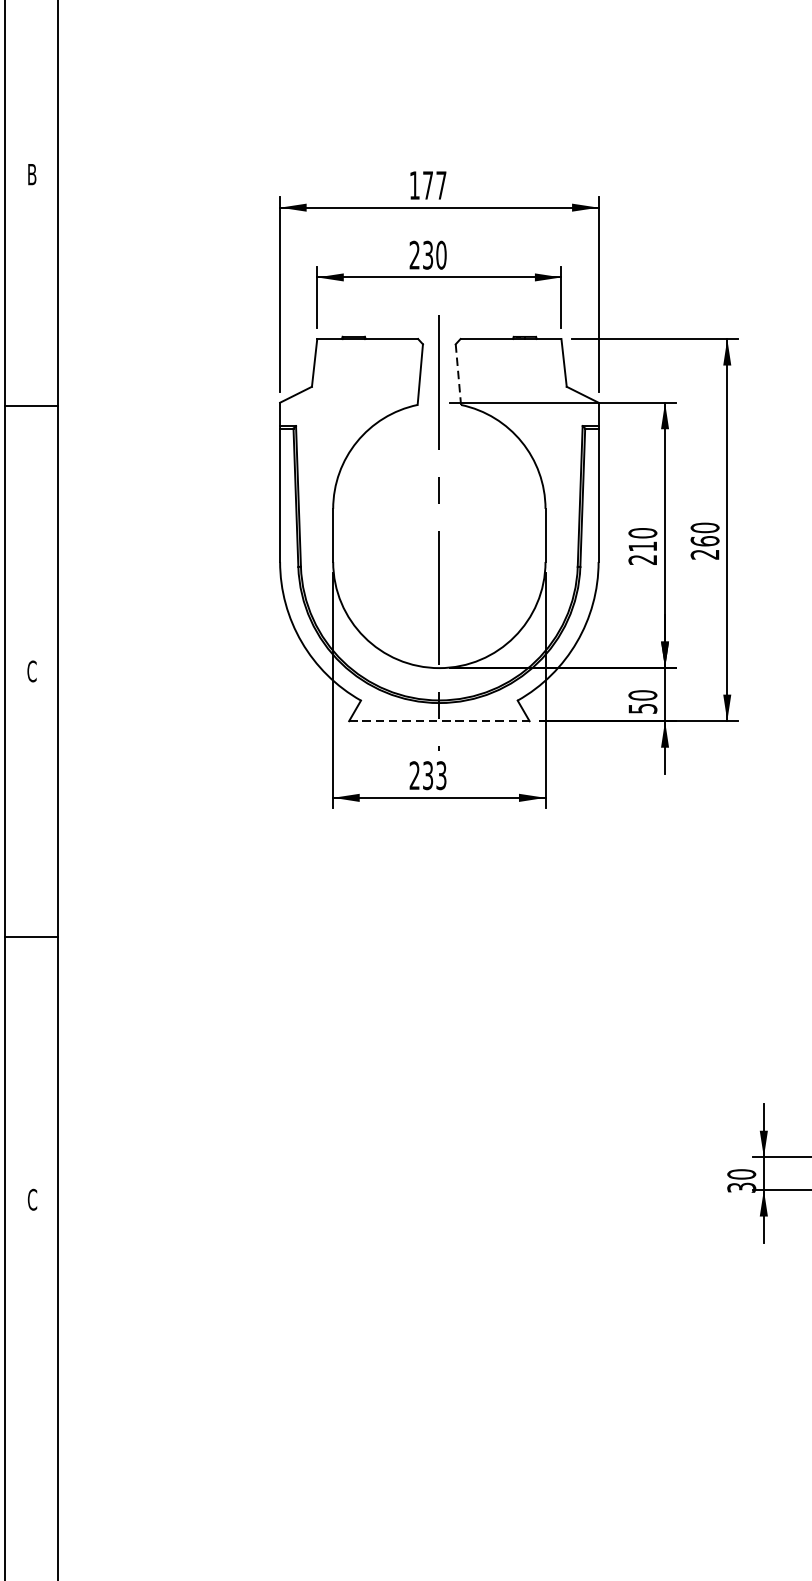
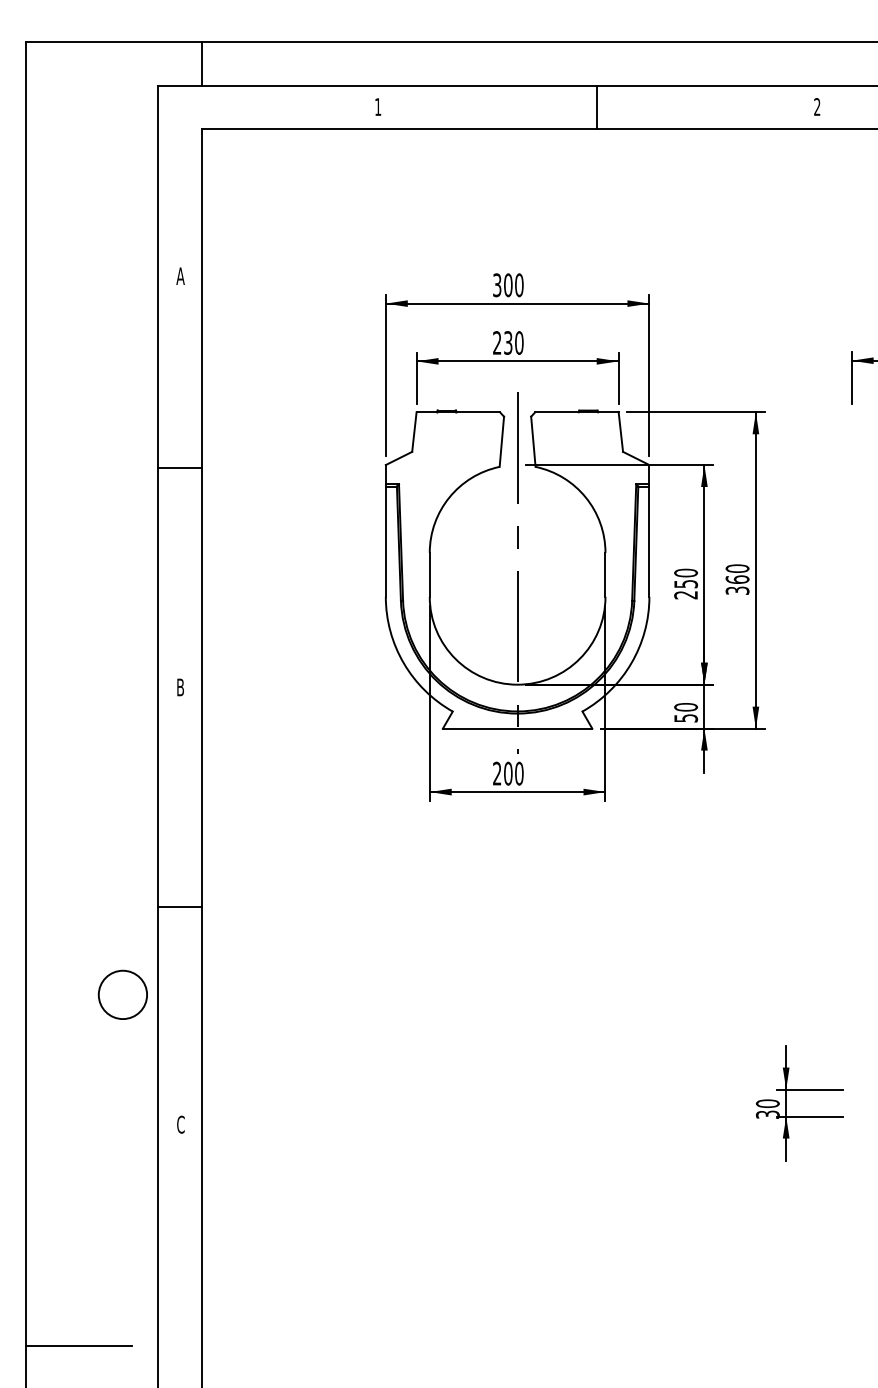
text: (32, 173) -> (180, 275), B -> A
text: (428, 185) -> (508, 285), 177 -> 300
line: (458, 375) -> (533, 442), dashed -> solid
text: (643, 547) -> (686, 584), 210 -> 250
text: (705, 554) -> (737, 590), 260 -> 360
text: (32, 671) -> (180, 687), C -> B
line: (439, 721) -> (517, 728), dashed -> solid
text: (434, 775) -> (513, 773), 233 -> 200

